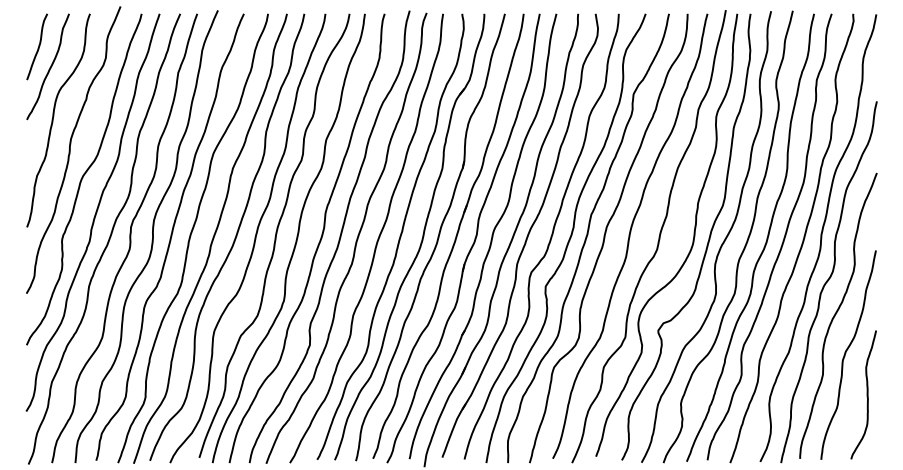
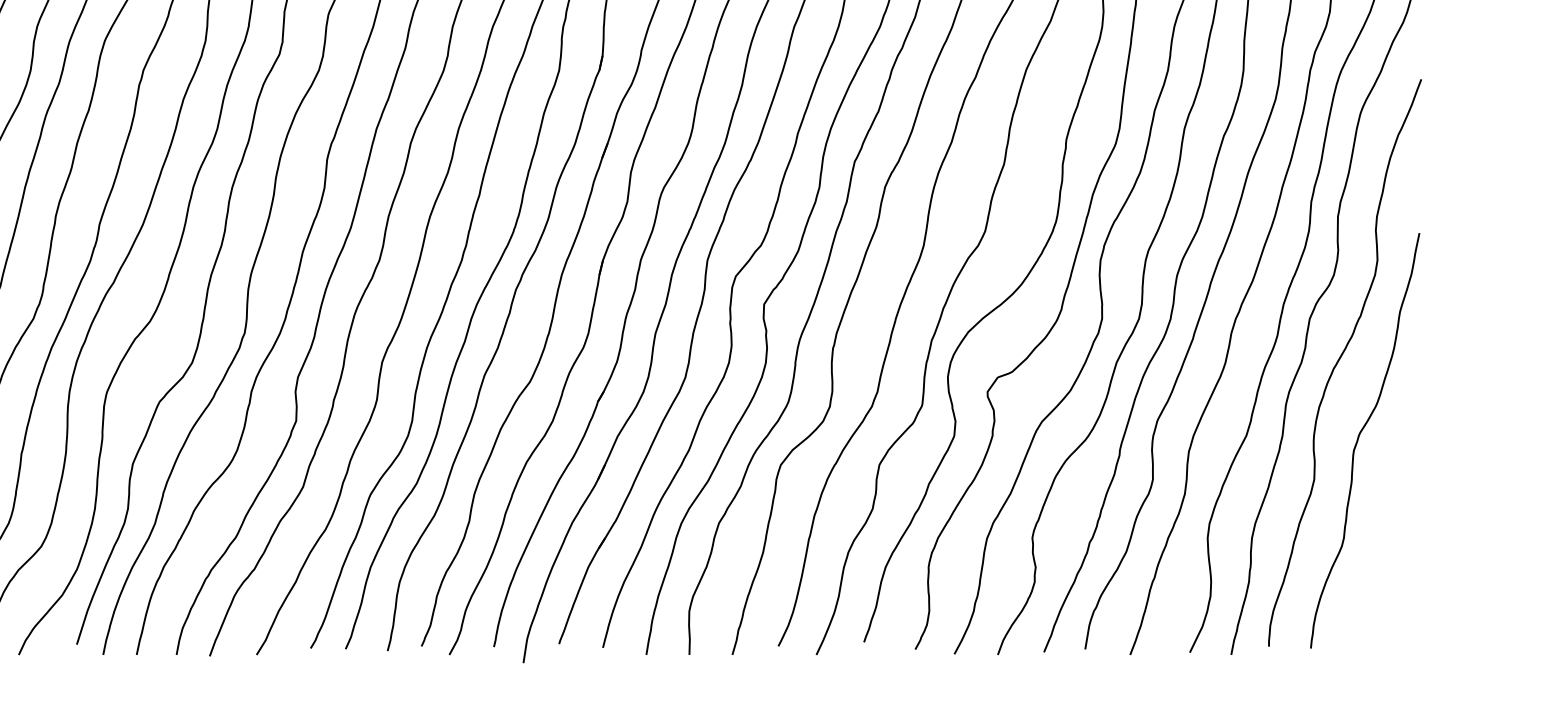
curve: (866, 394) -> (1400, 518), removed

